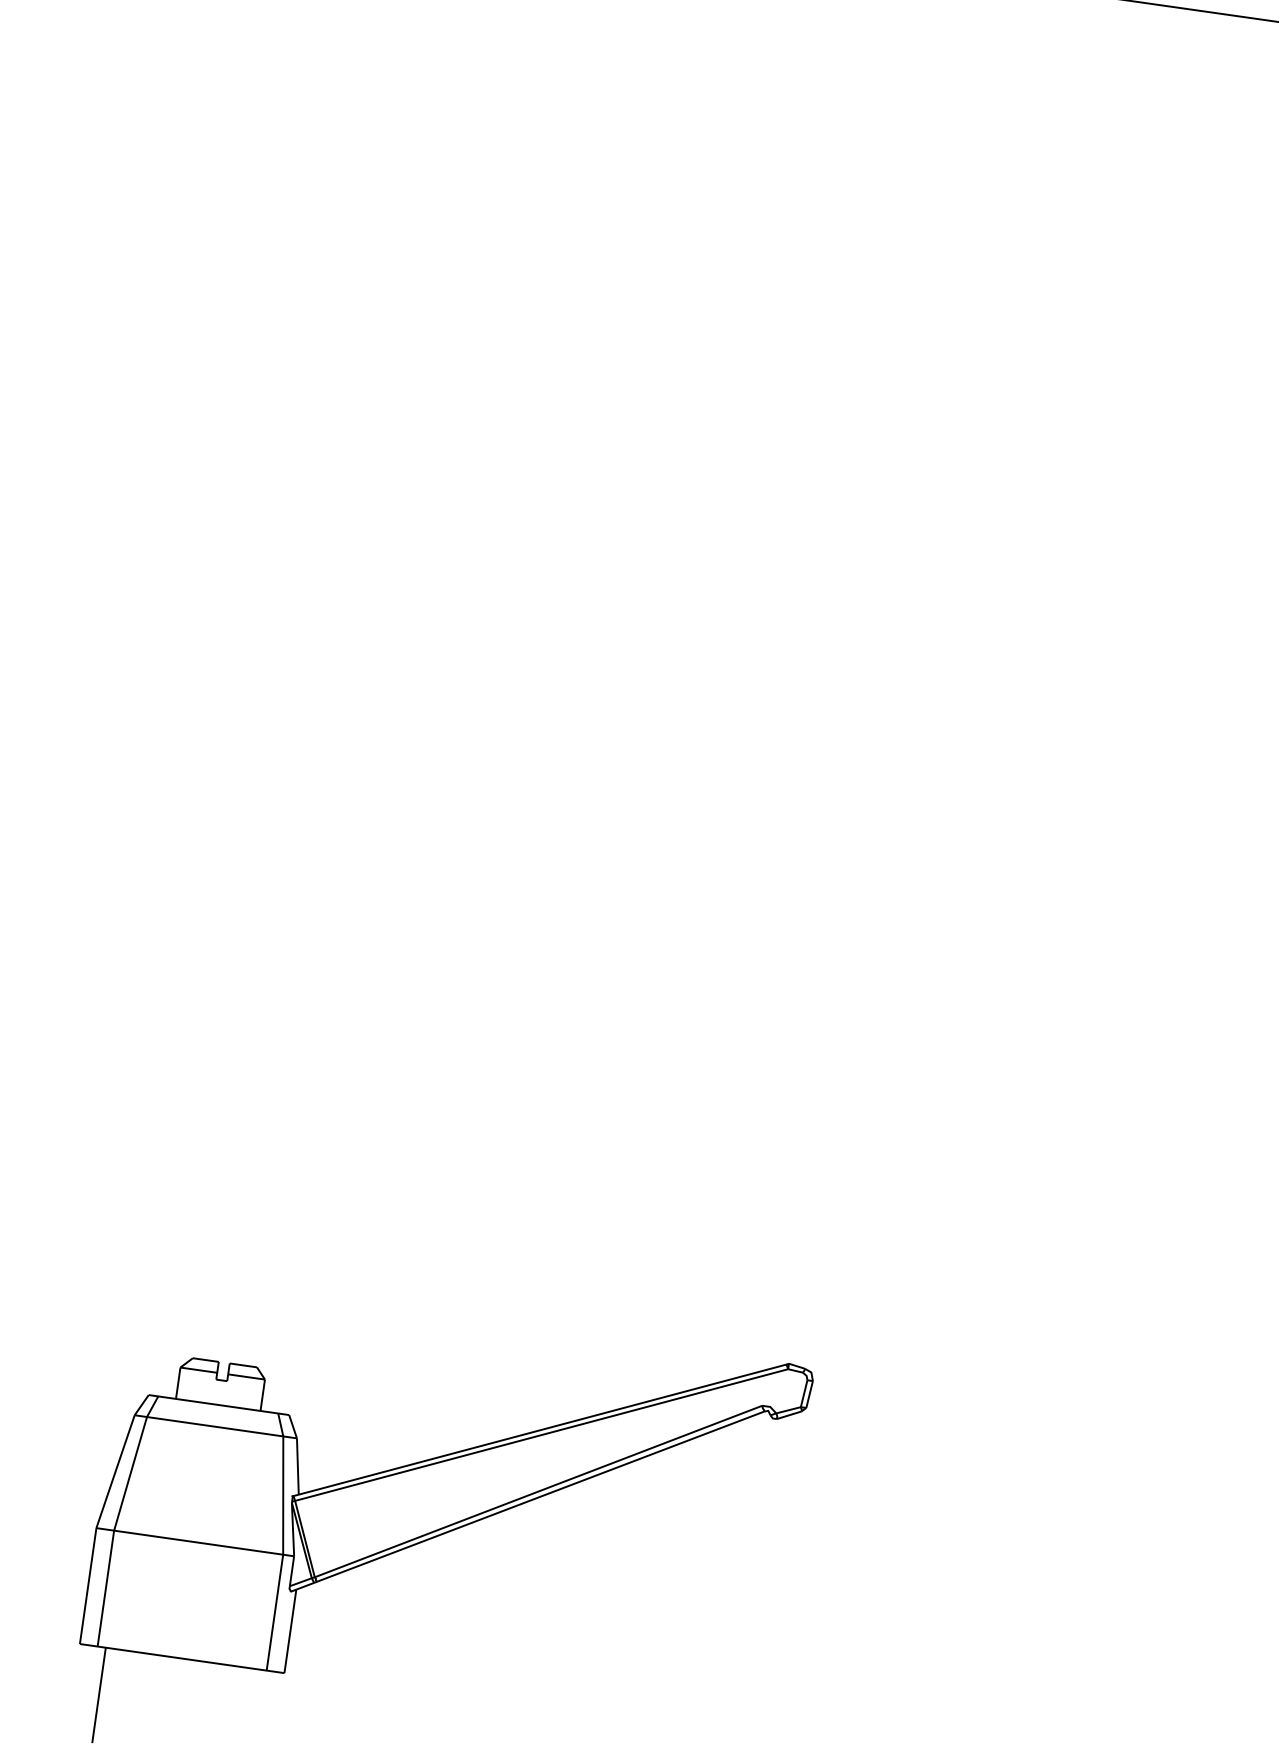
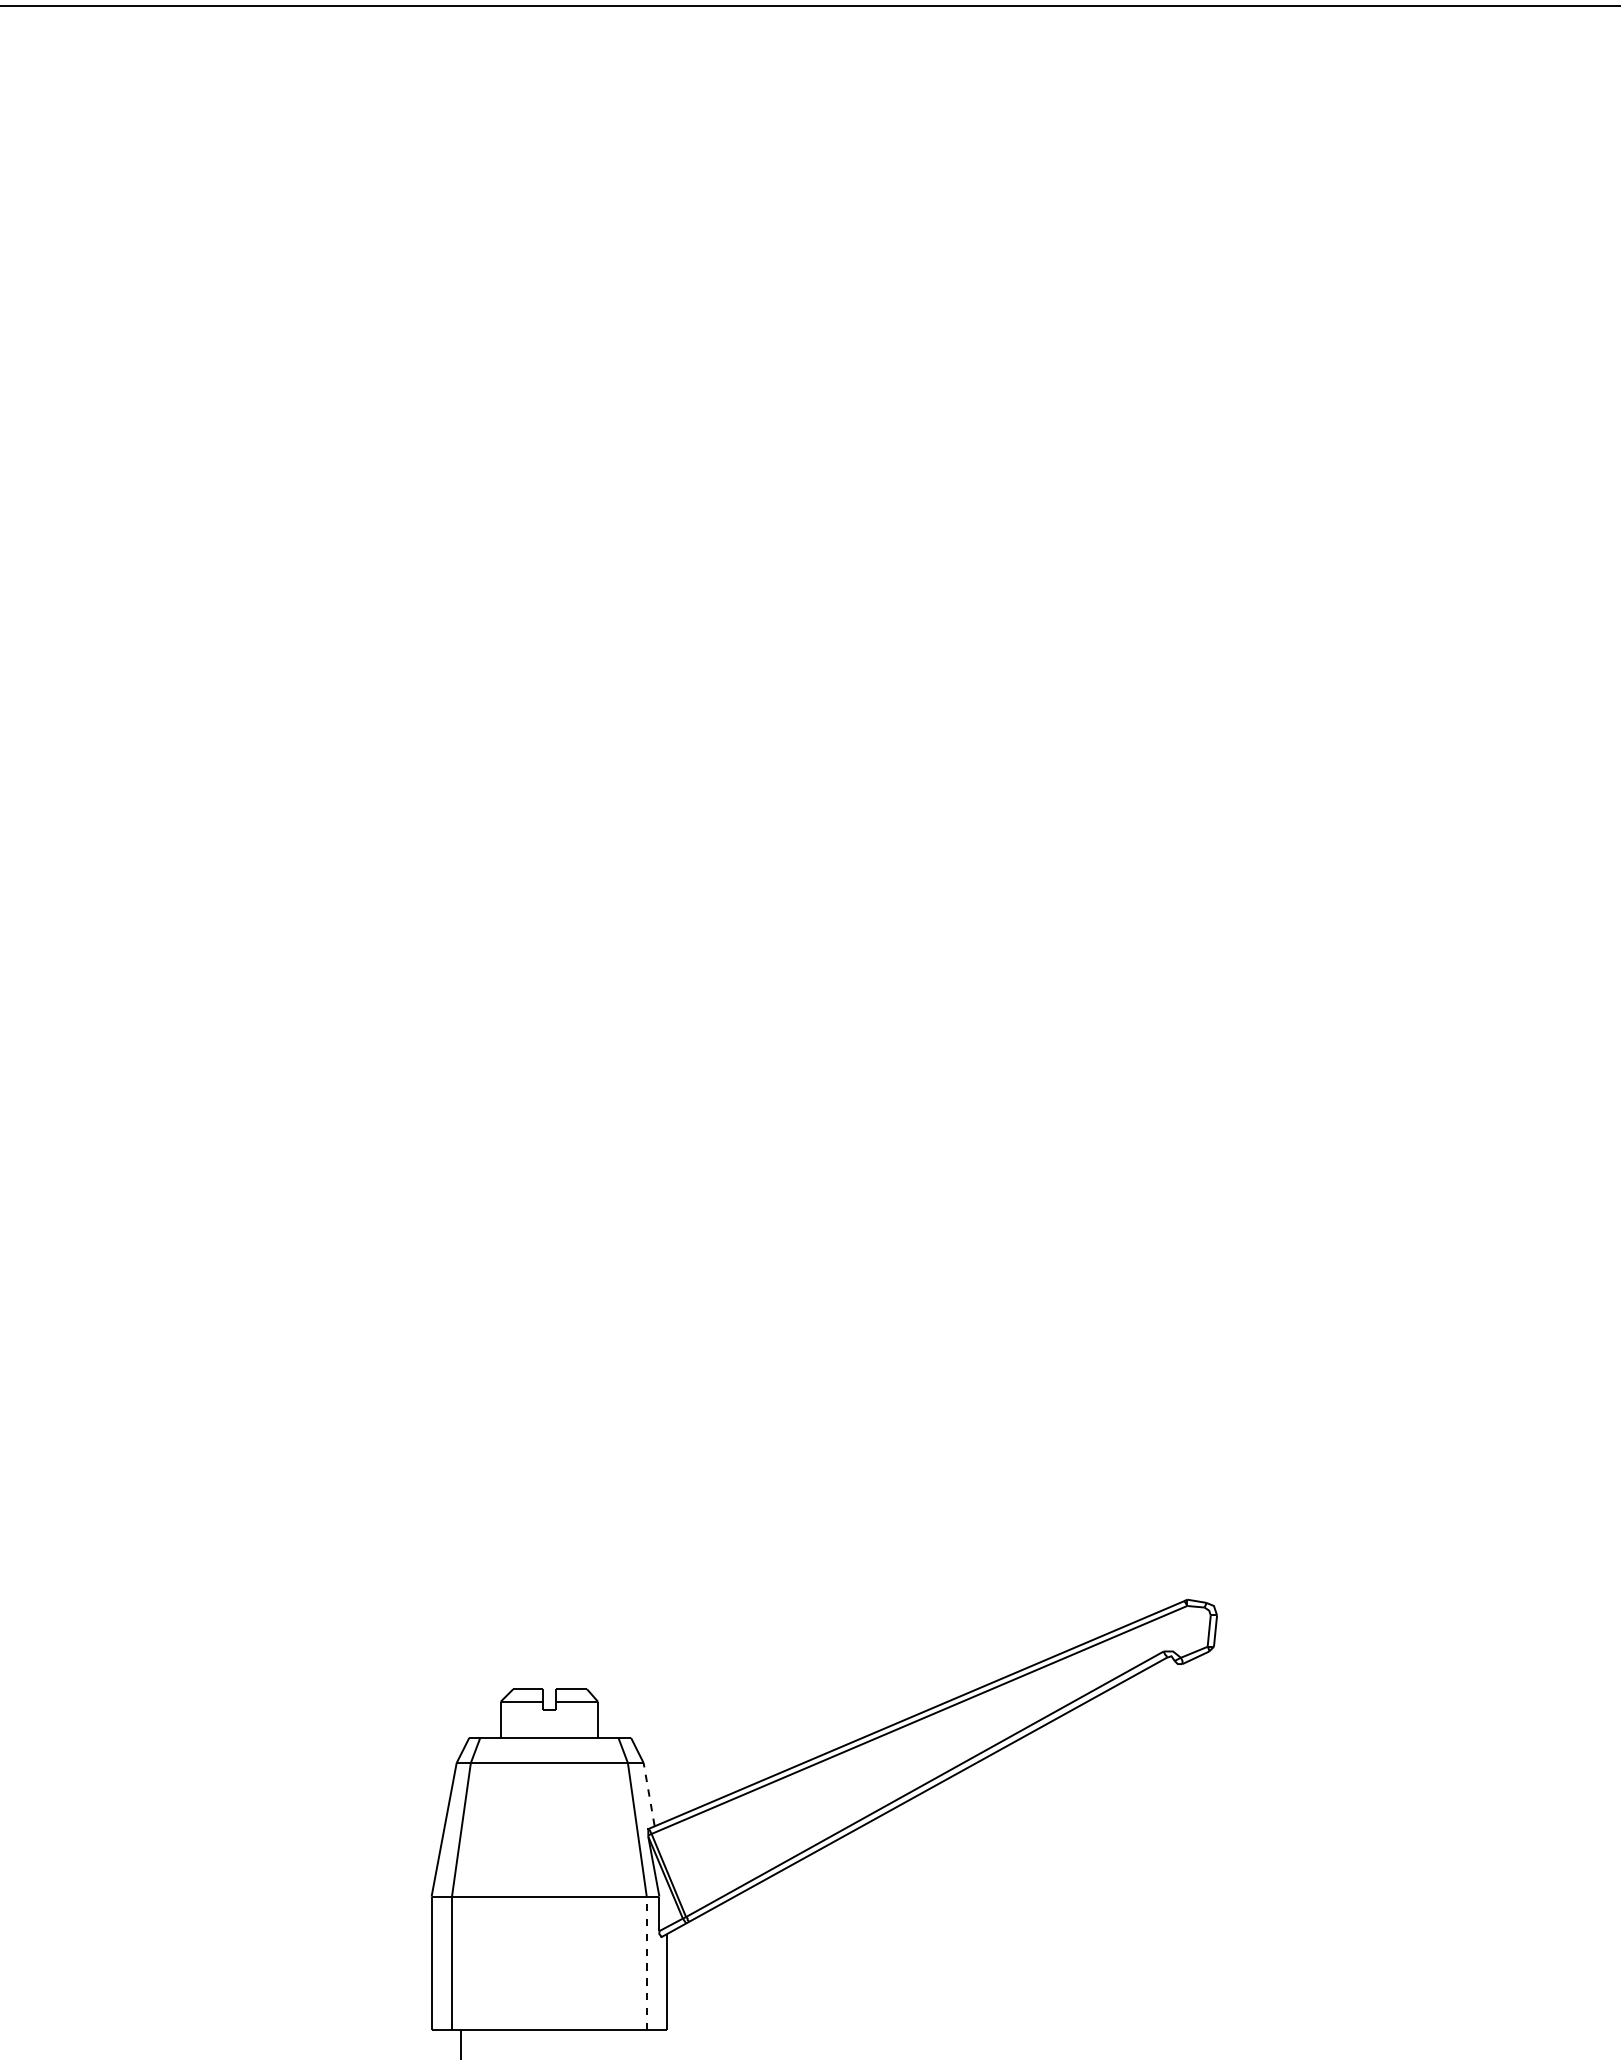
line: (298, 1466) -> (649, 1794), solid -> dashed
line: (274, 1612) -> (646, 1963), solid -> dashed

